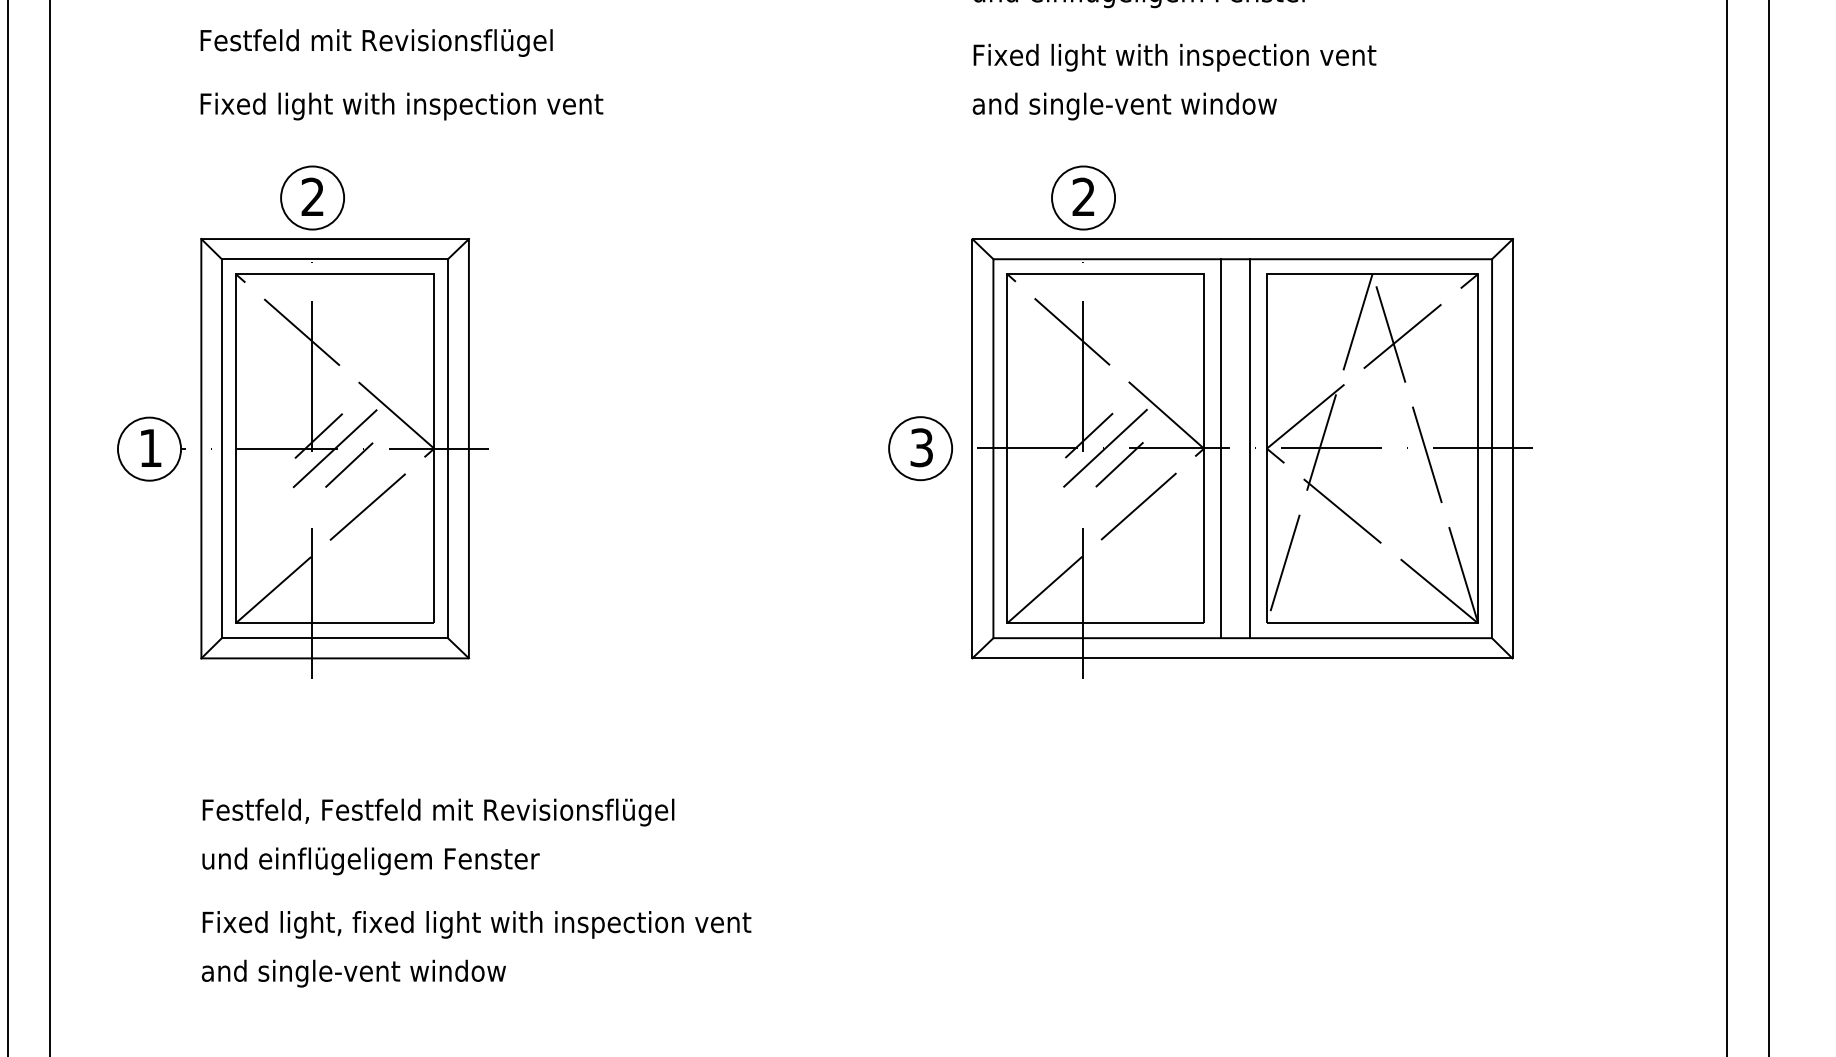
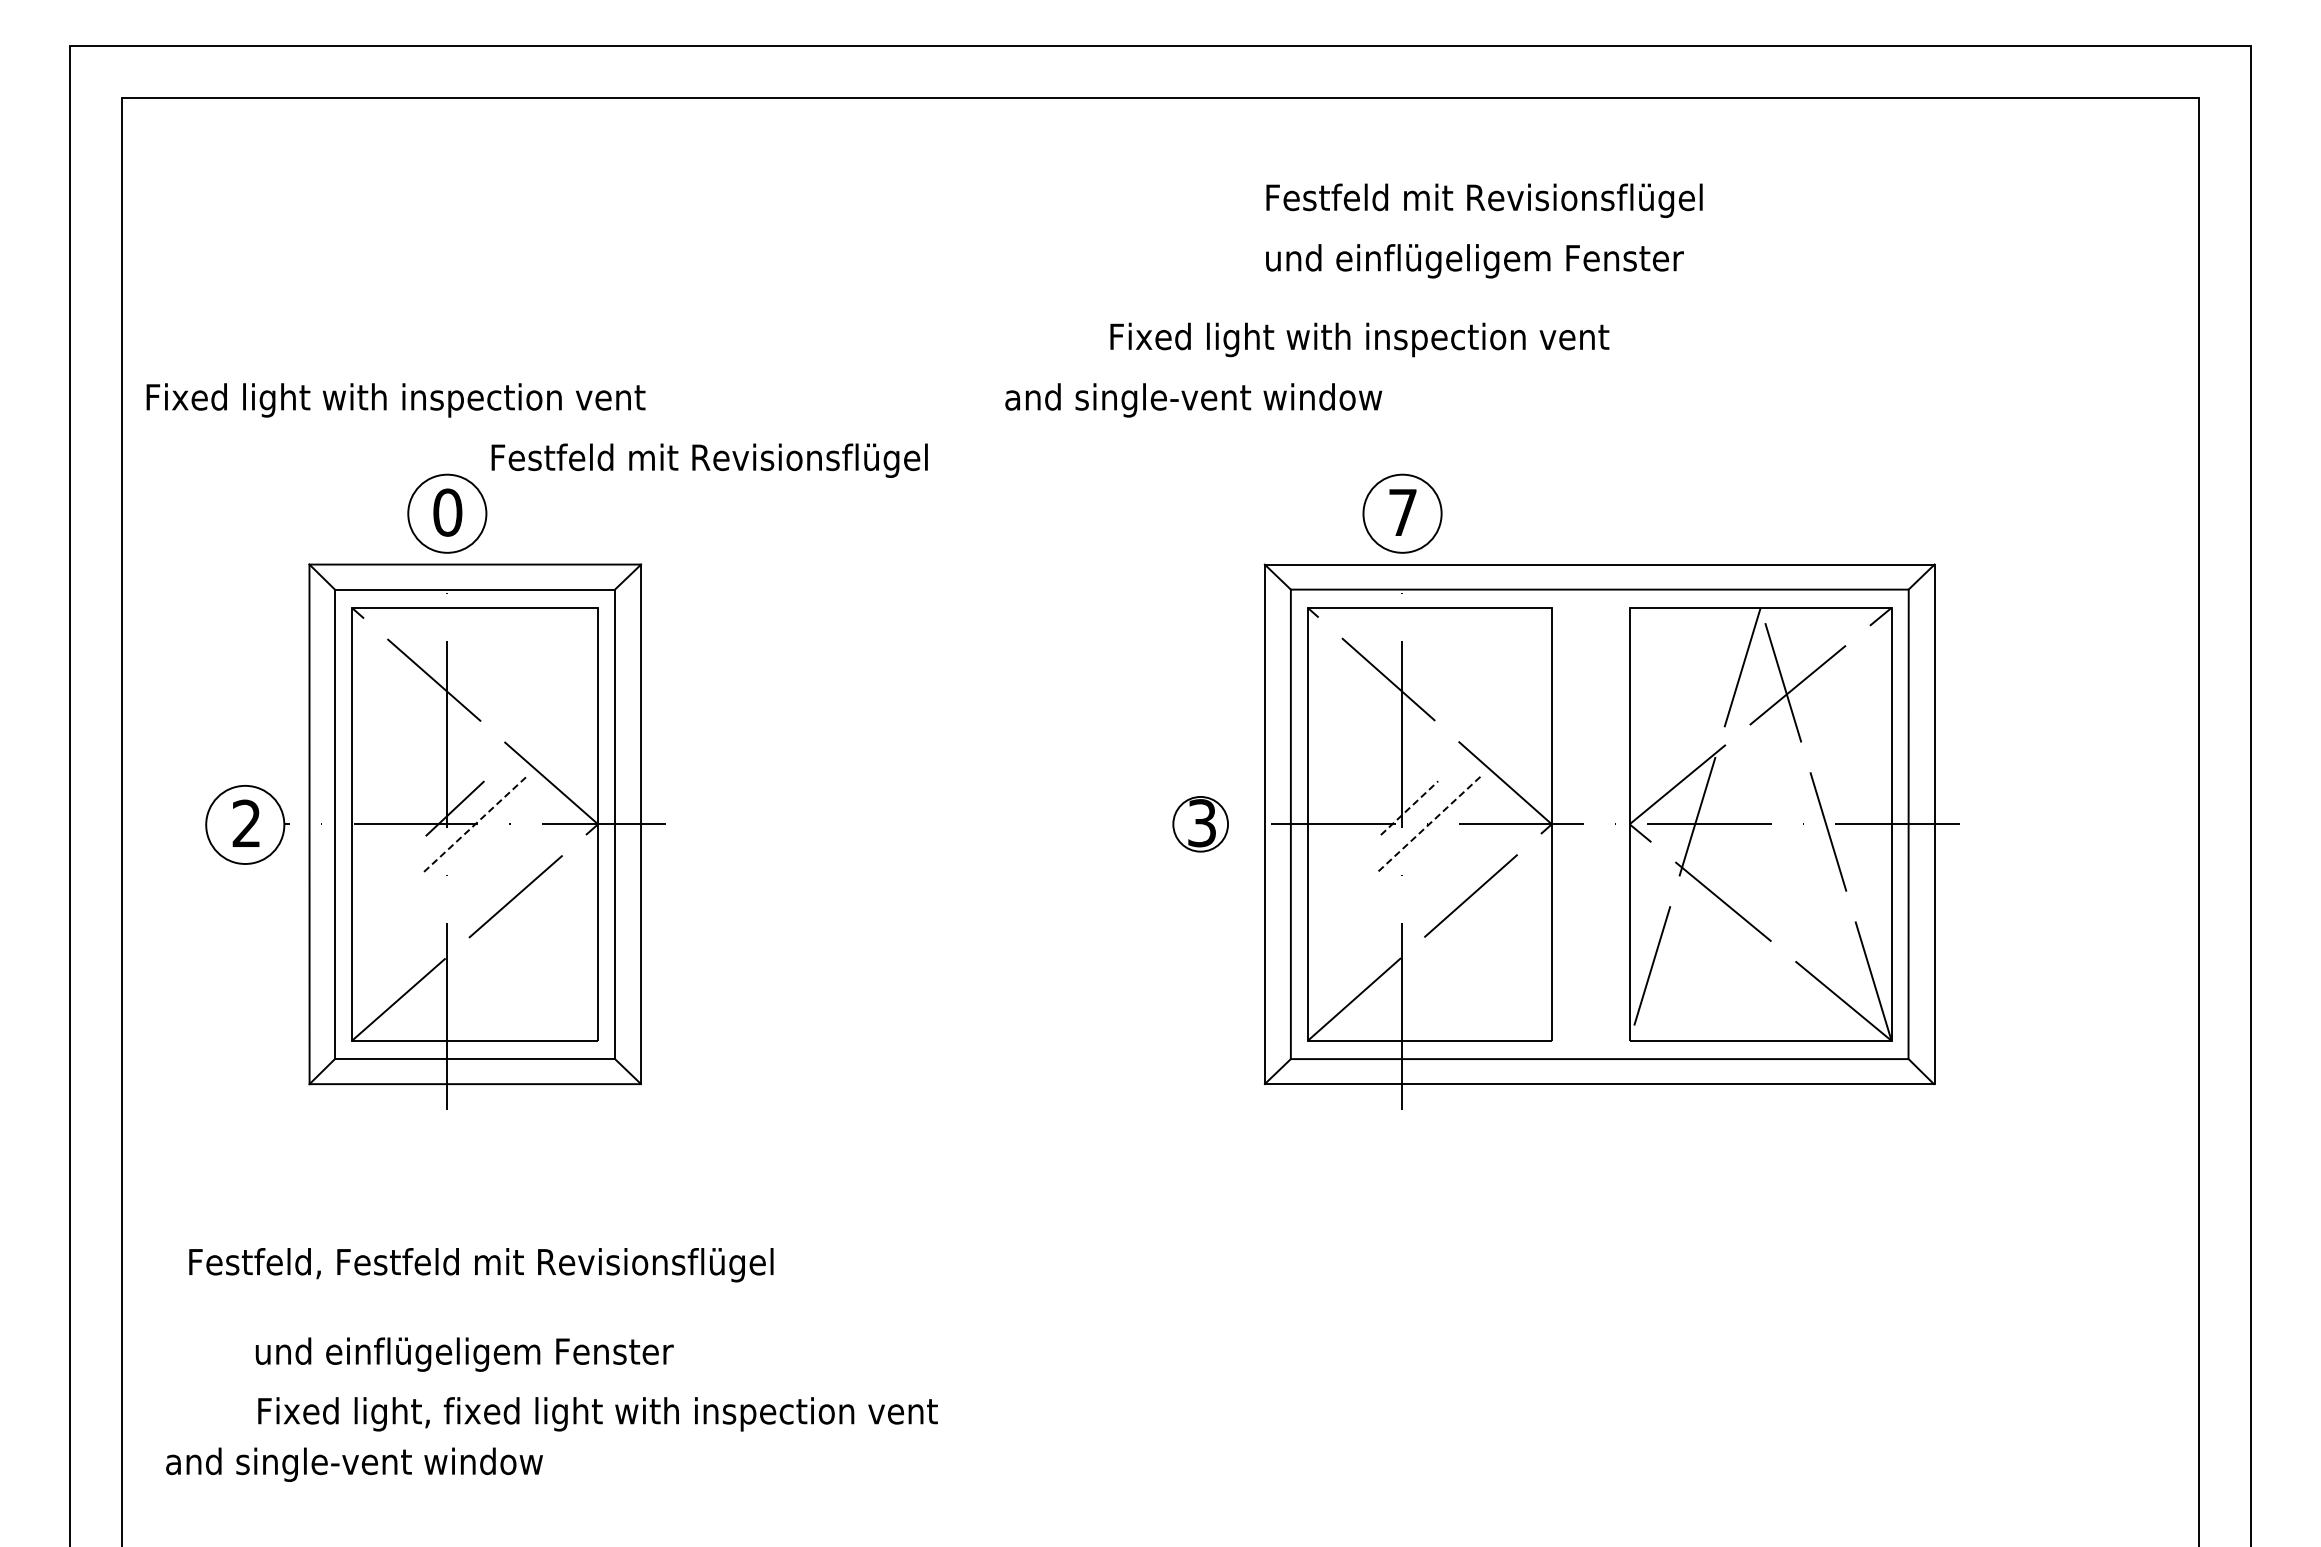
text: (376, 42) -> (709, 460), moved
text: (1174, 57) -> (1359, 339), moved
text: (401, 106) -> (395, 400), moved
text: (1124, 106) -> (1193, 400), moved
text: (1083, 196) -> (1402, 511), 2 -> 7
text: (312, 197) -> (447, 512), 2 -> 0
line: (1089, 435) -> (1409, 807), solid -> dashed
text: (149, 447) -> (245, 822), 1 -> 2
line: (335, 448) -> (475, 824), solid -> dashed
circle: (920, 448) -> (1200, 824), size x0.7
line: (1105, 448) -> (1429, 823), solid -> dashed
line: (1221, 448) -> (1573, 824), removed
line: (1249, 448) -> (1608, 824), removed
line: (349, 464) -> (492, 844), removed
line: (1119, 464) -> (1446, 844), removed
text: (438, 812) -> (481, 1265), moved
text: (370, 861) -> (464, 1354), moved
text: (476, 925) -> (597, 1414), moved
text: (353, 973) -> (354, 1464), moved

